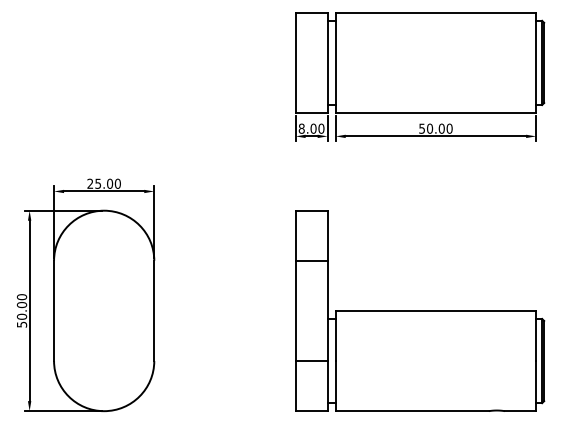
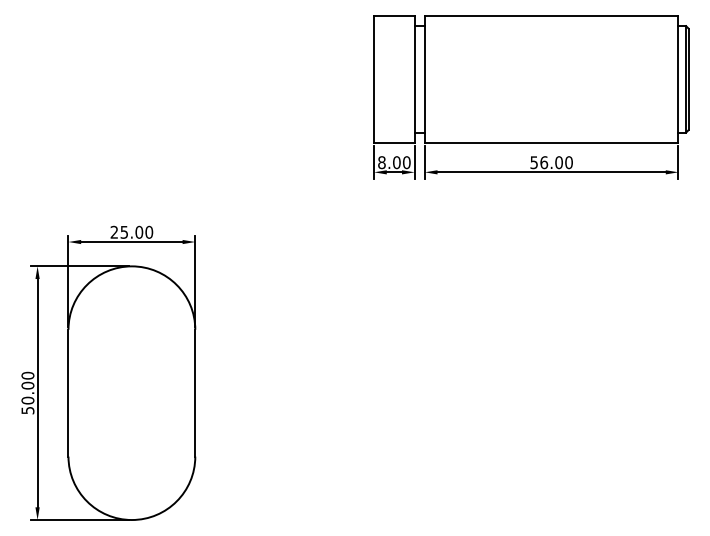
text: (430, 128) -> (544, 162), 50.00 -> 56.00
part: (420, 310) -> (532, 392), removed

